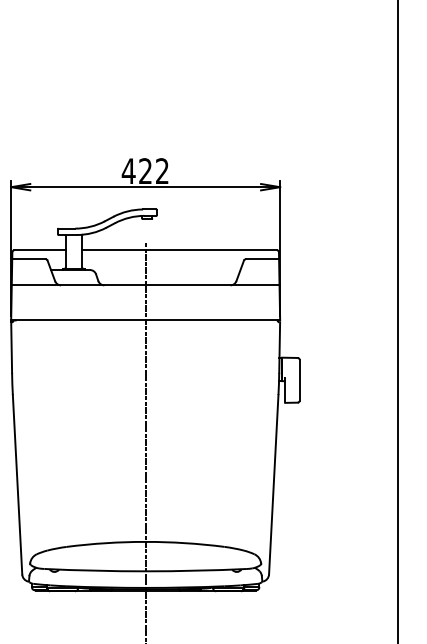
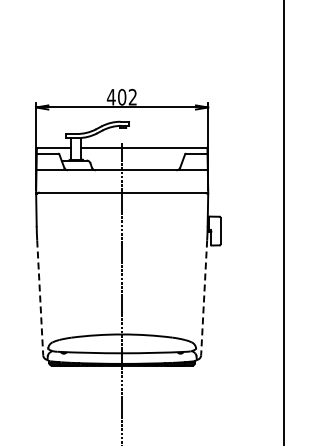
text: (146, 171) -> (122, 97), 422 -> 402
line: (18, 485) -> (40, 298), solid -> dashed
line: (274, 485) -> (204, 298), solid -> dashed

